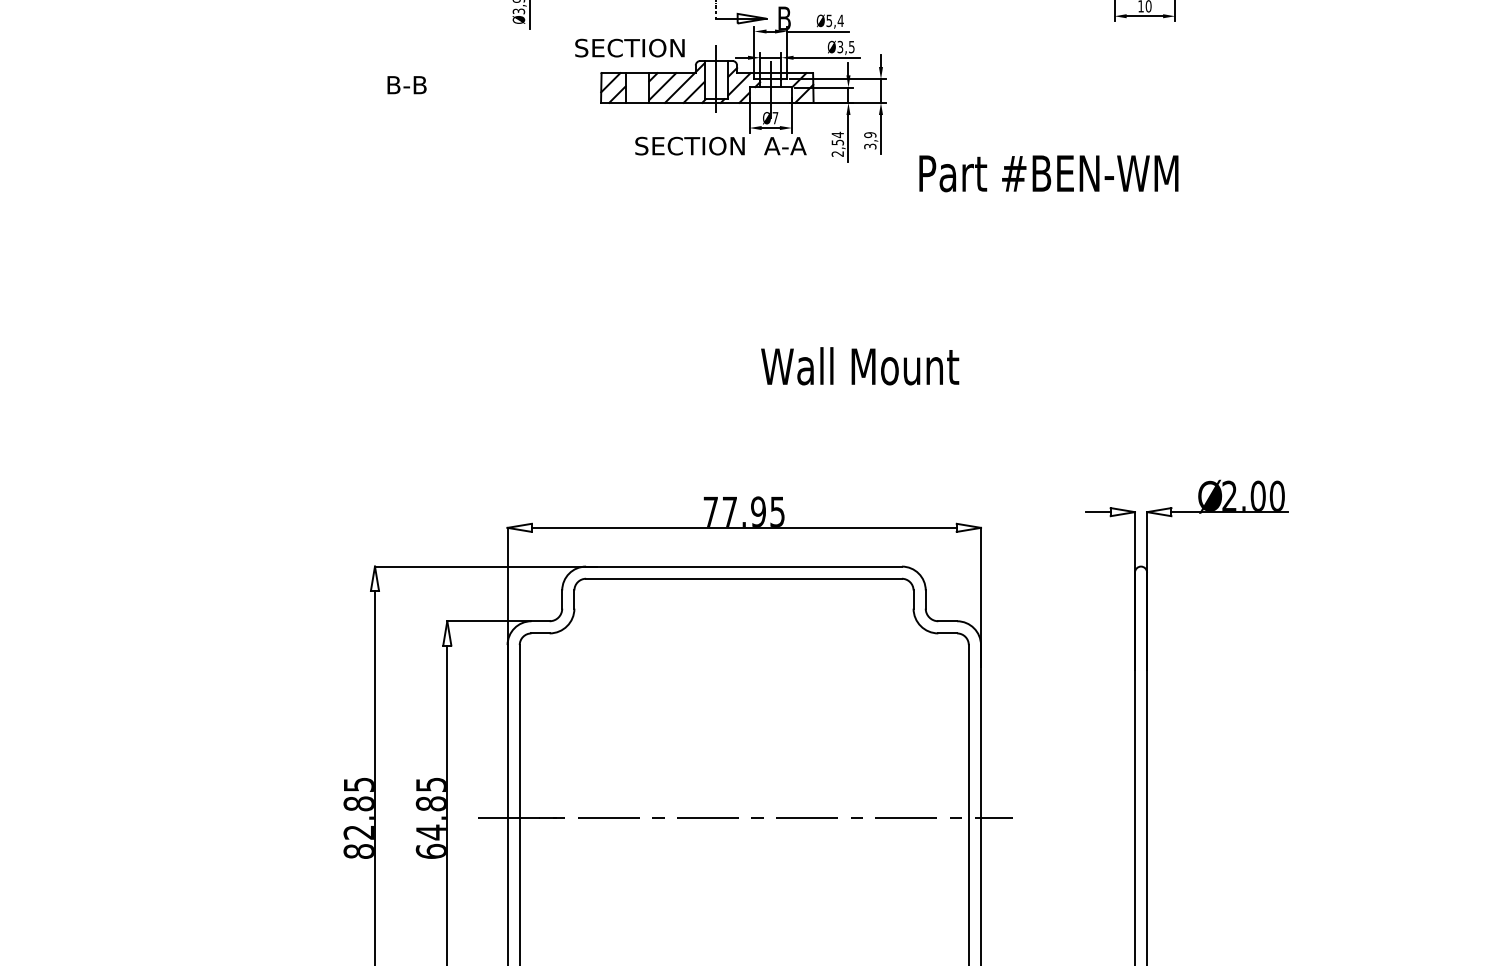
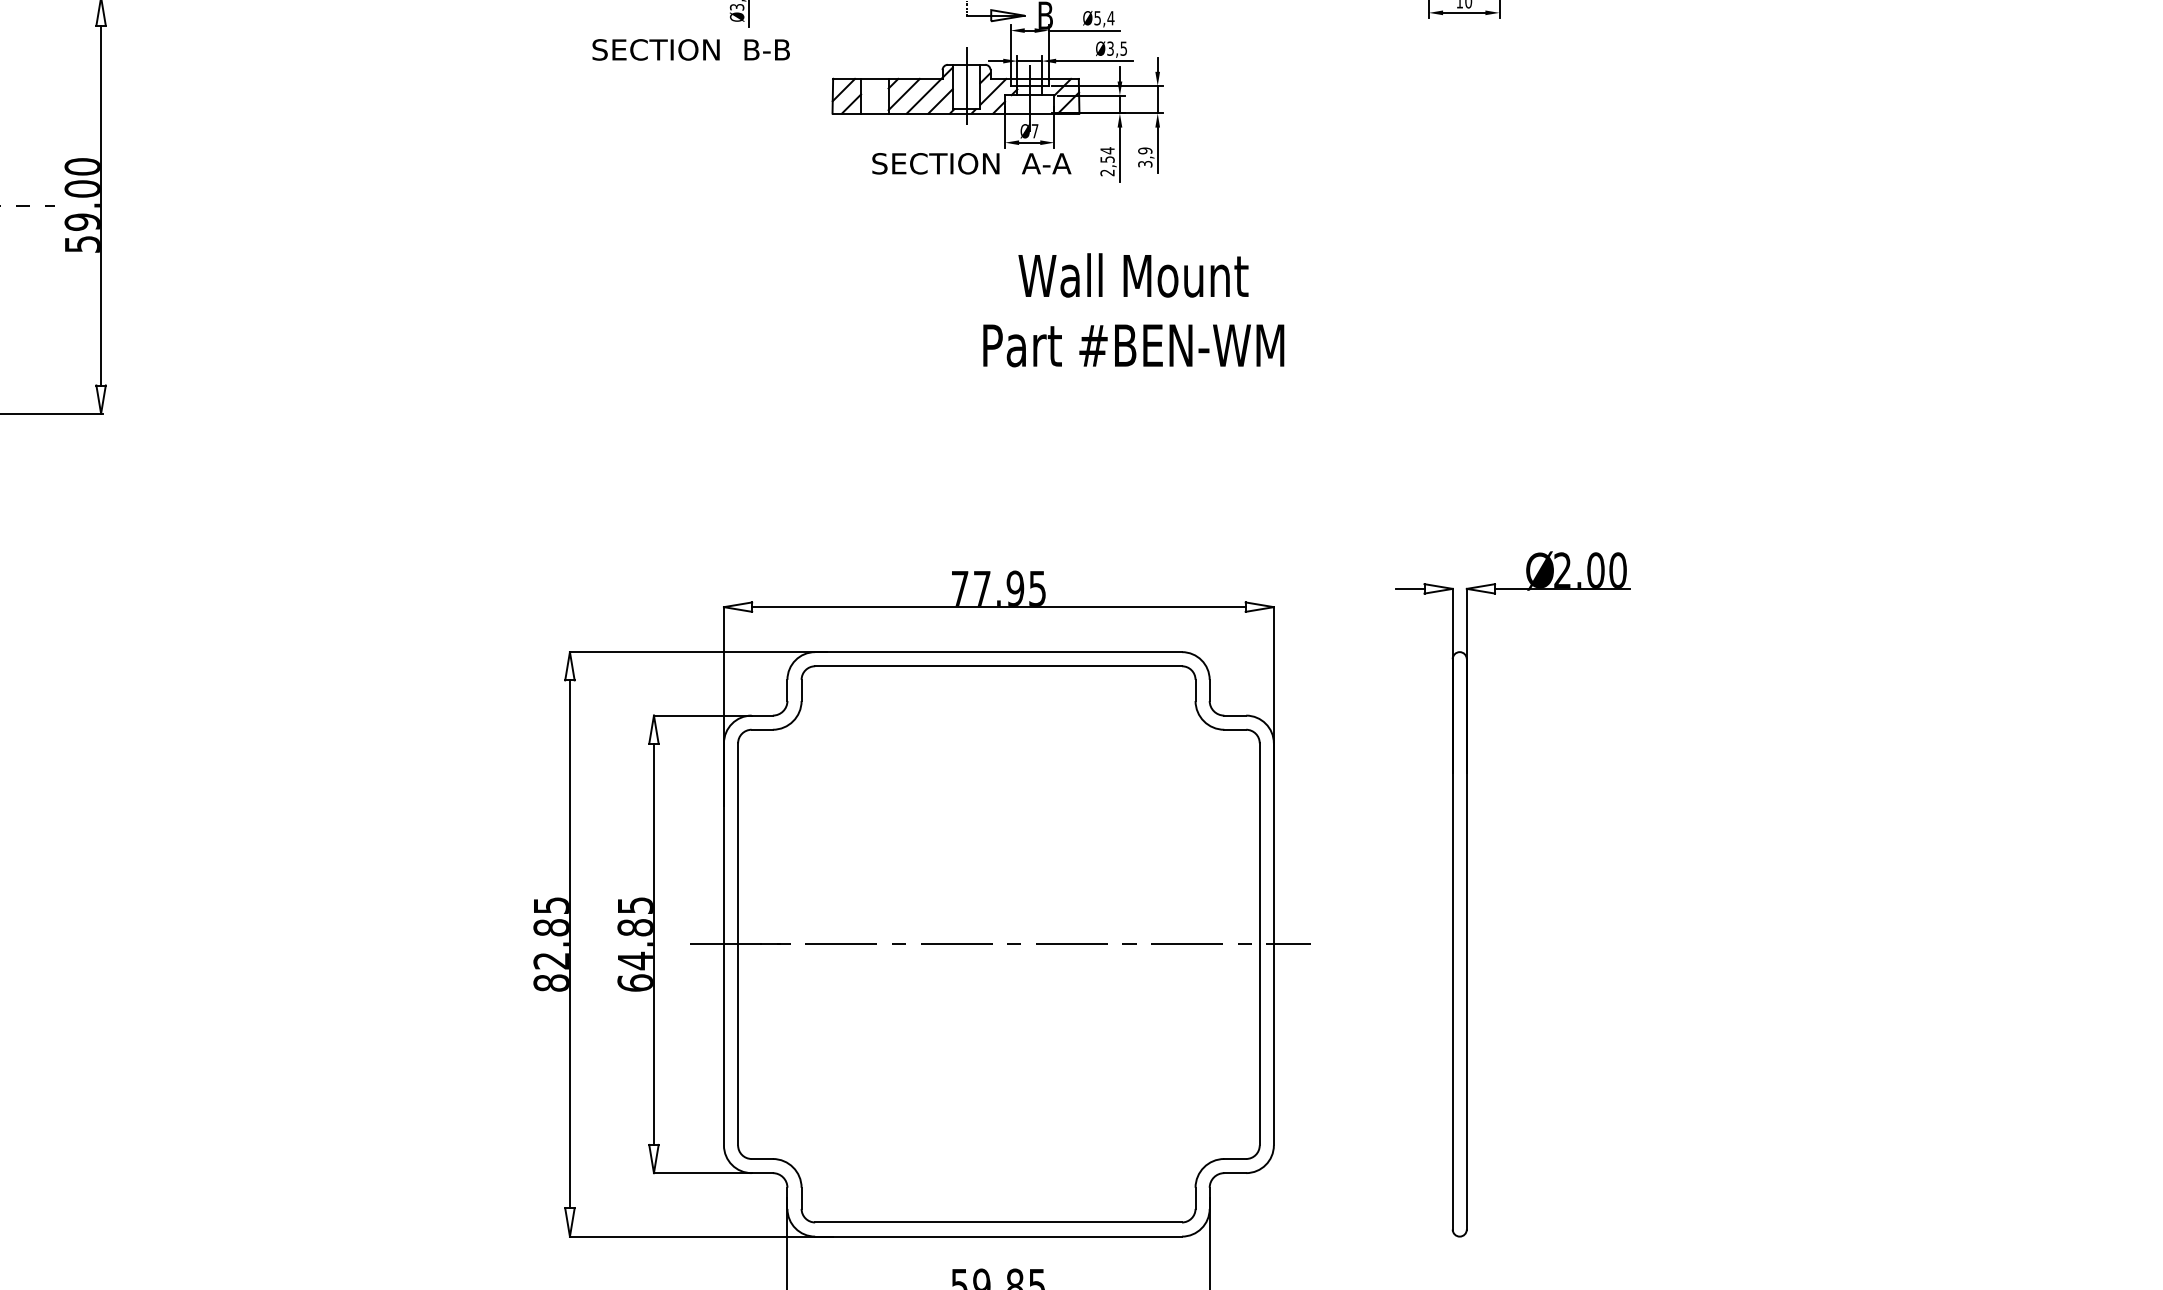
text: (629, 47) -> (655, 49), moved
text: (406, 84) -> (766, 49), moved
text: (1048, 173) -> (1133, 345), moved
text: (860, 366) -> (1133, 275), moved

